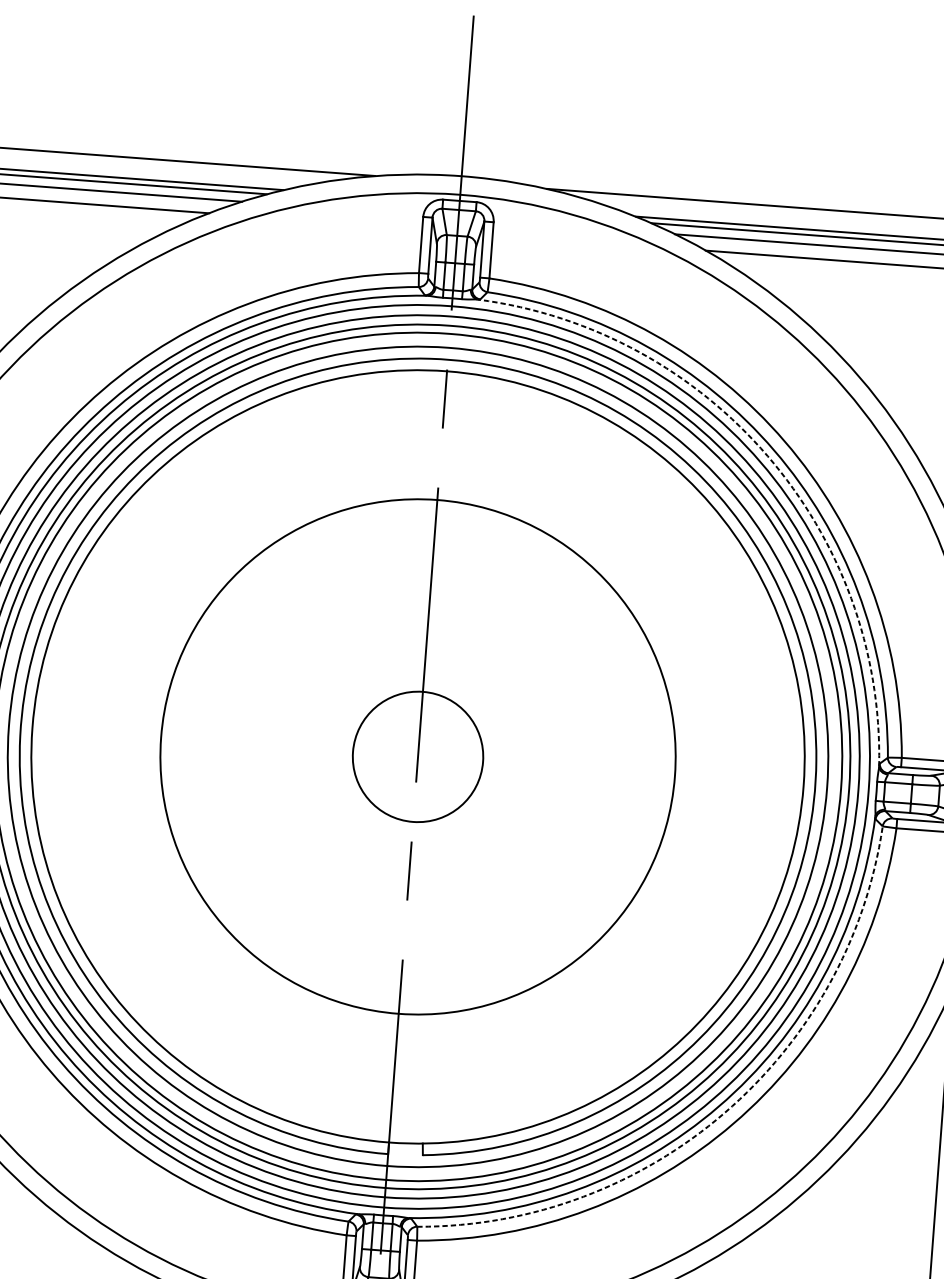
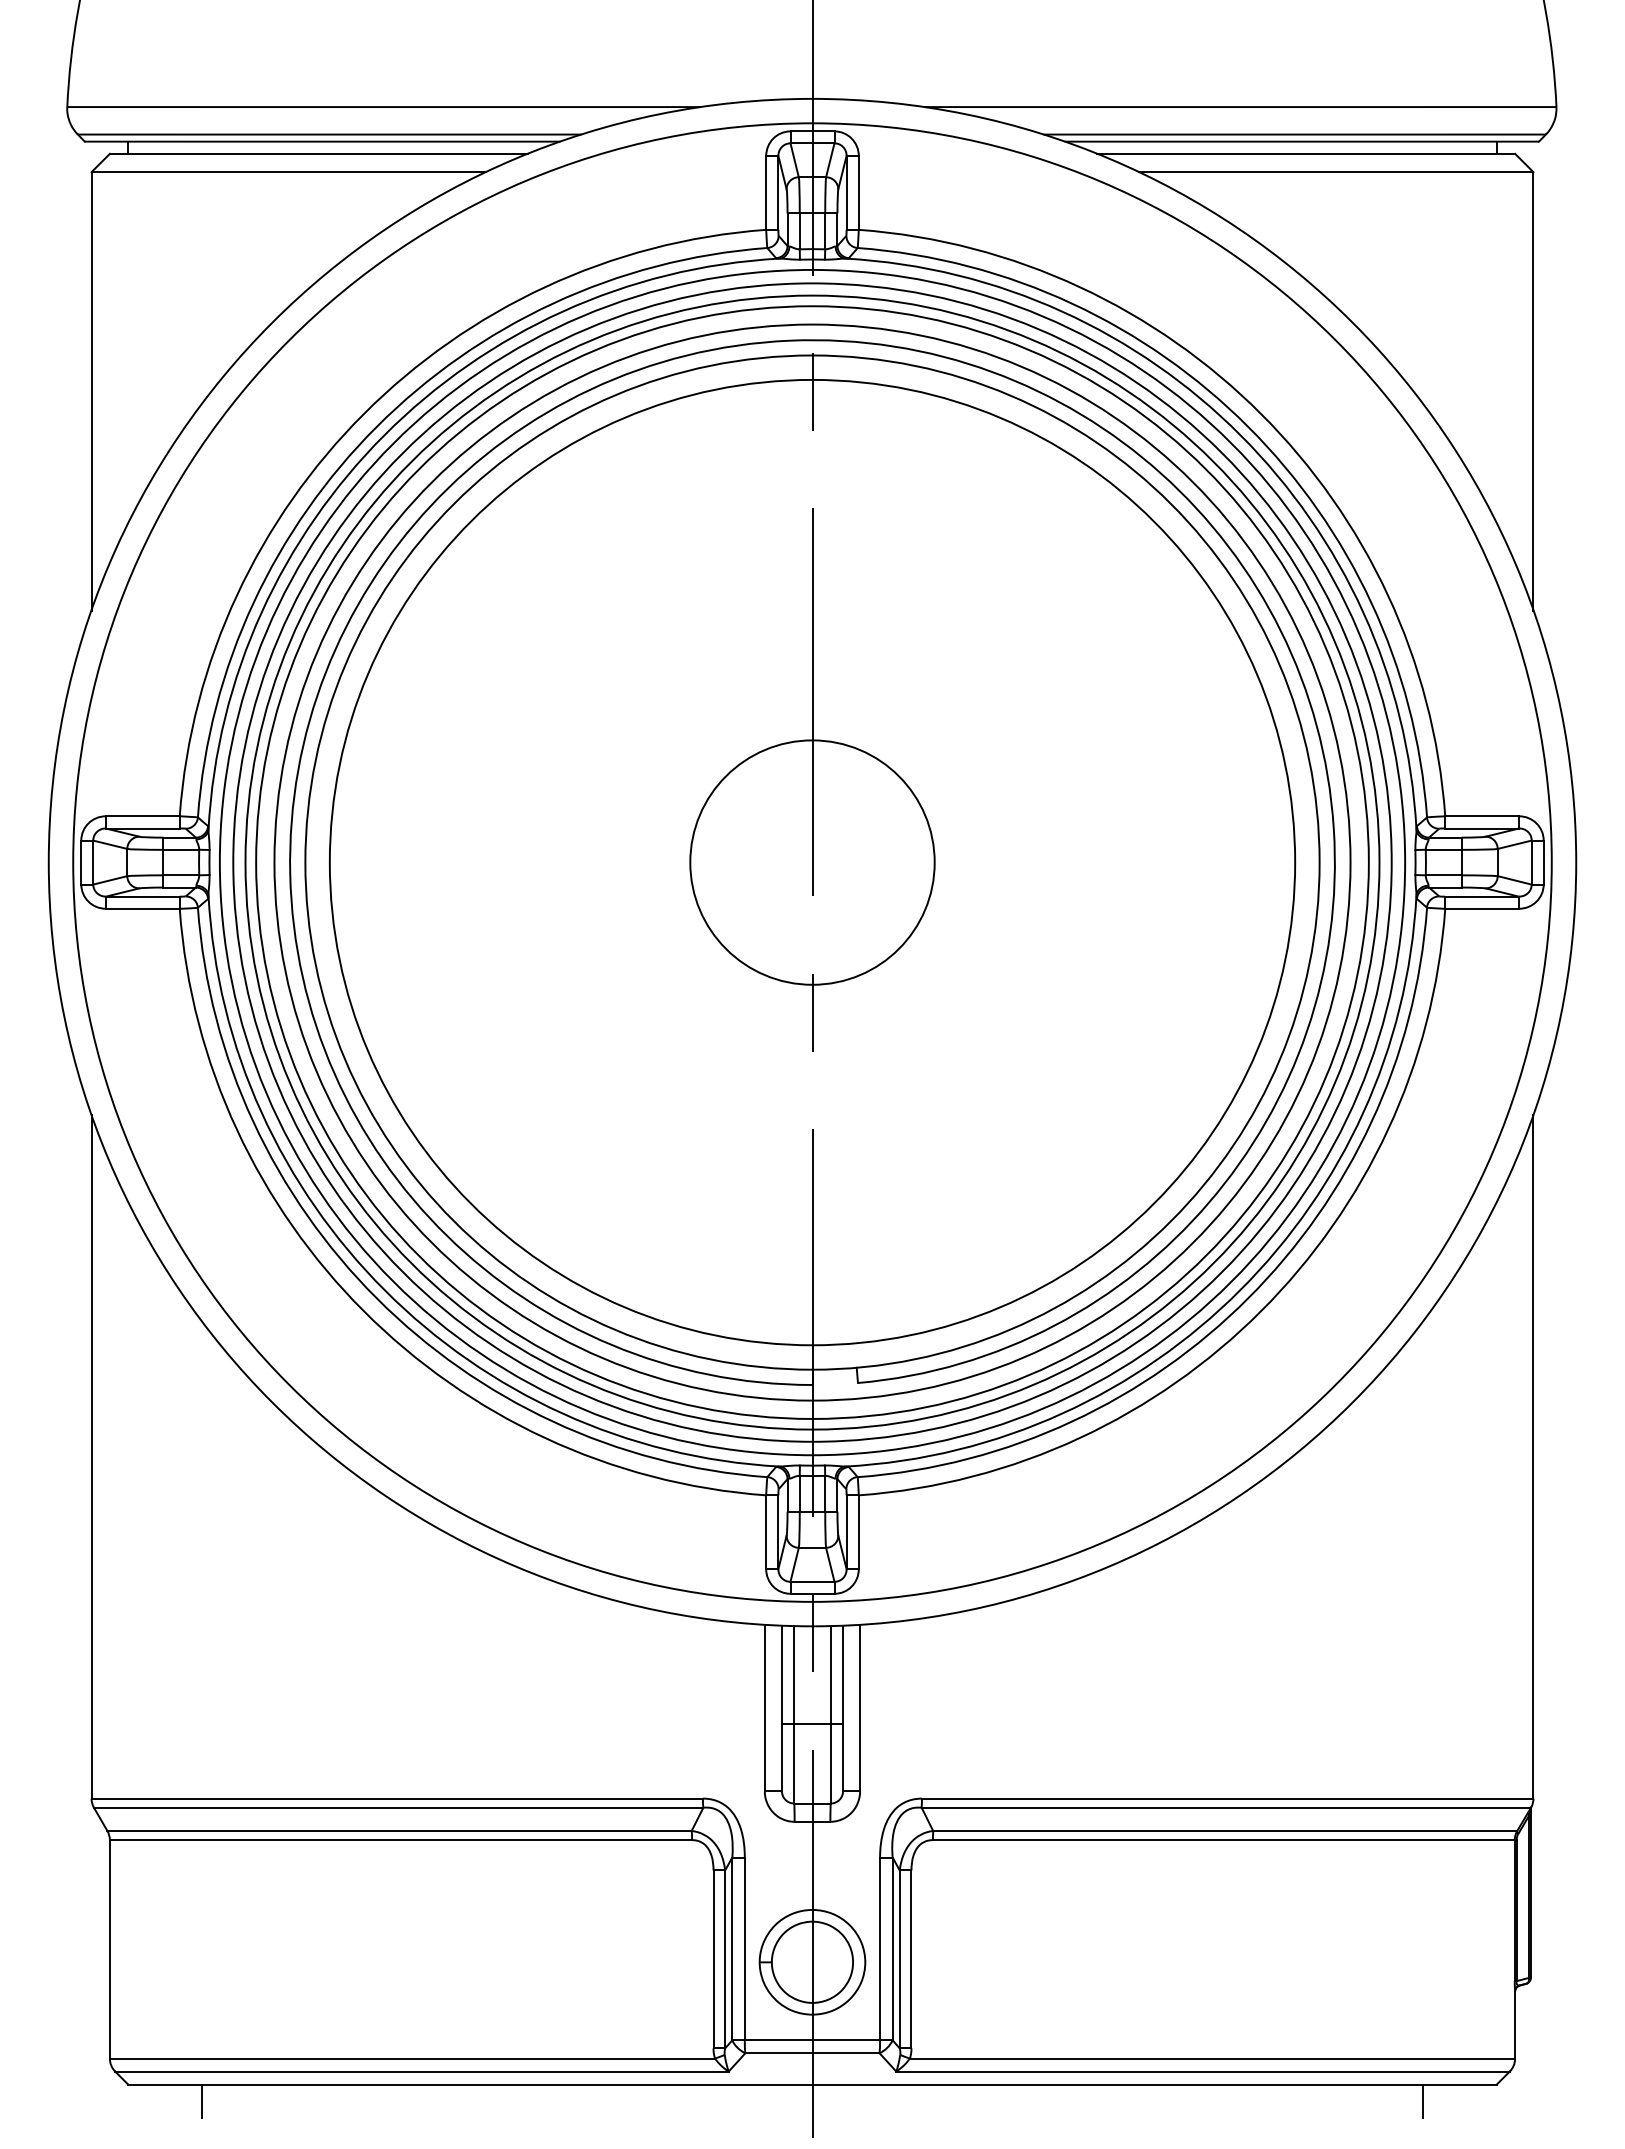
arc: (767, 455) -> (1240, 434), dashed -> solid
circle: (418, 756) -> (812, 862), size x1.43
circle: (418, 756) -> (812, 862), size x1.43
arc: (724, 1113) -> (1248, 1298), dashed -> solid

